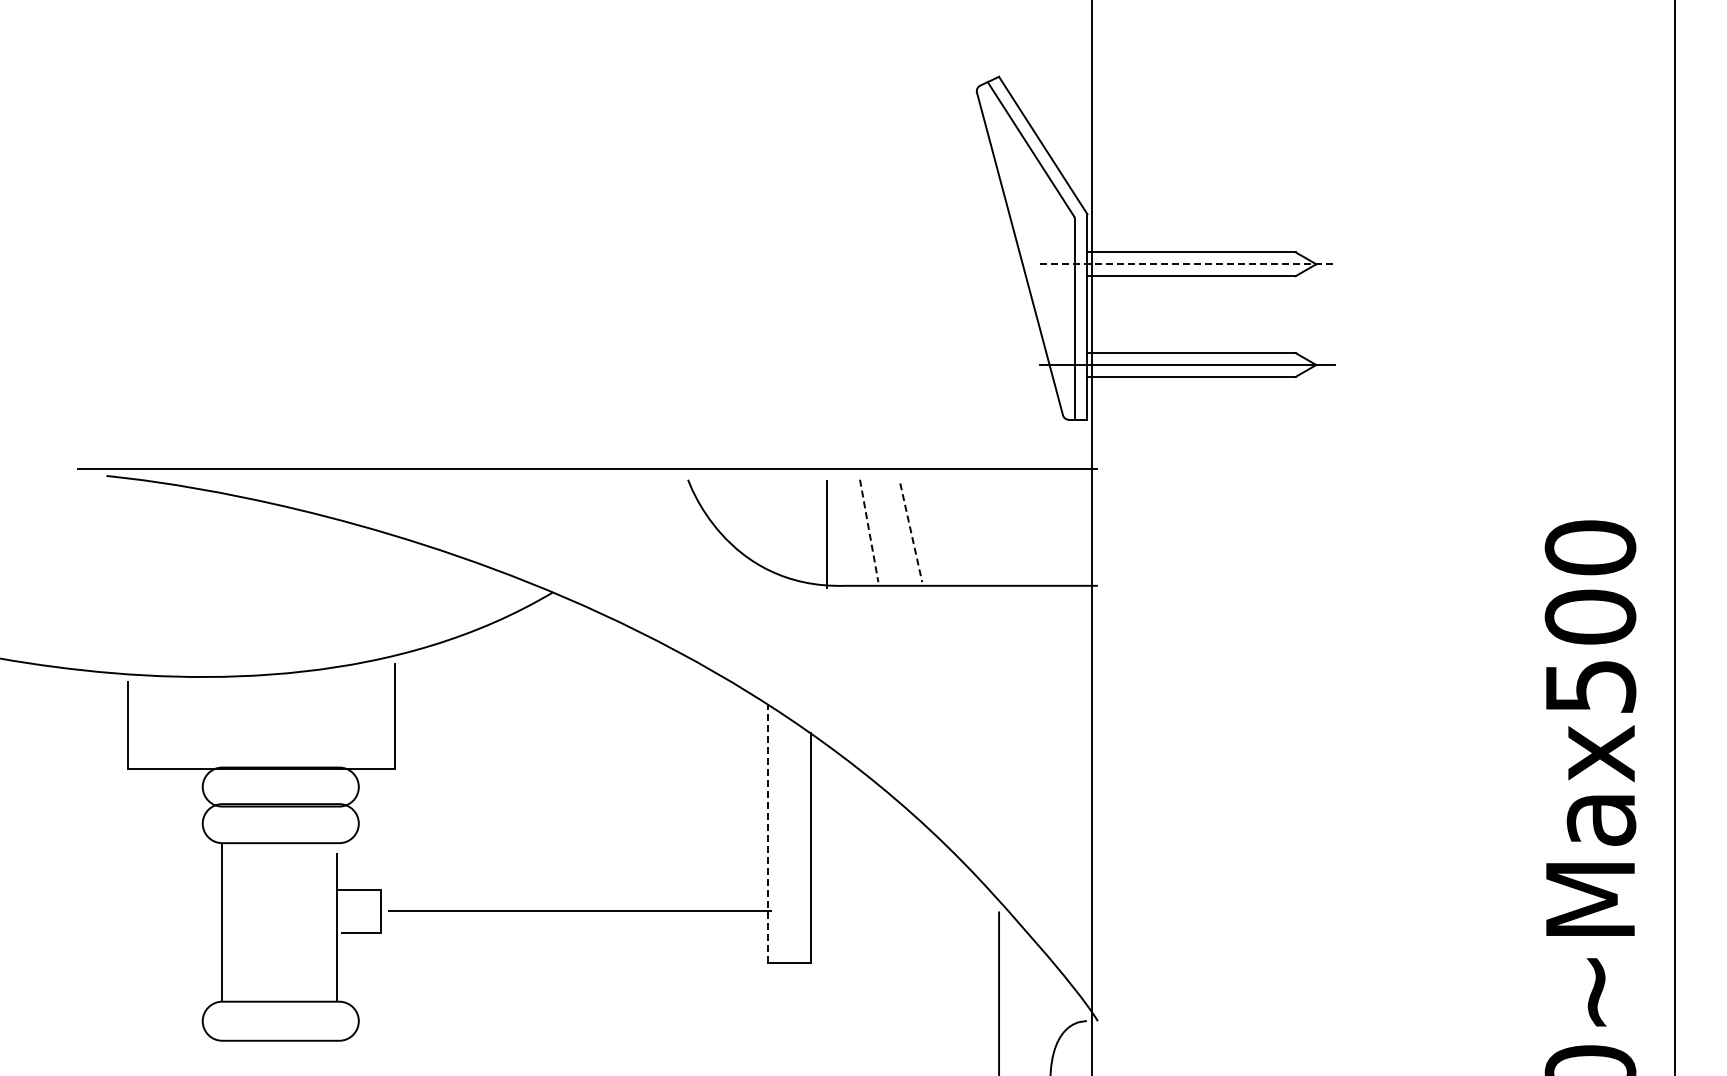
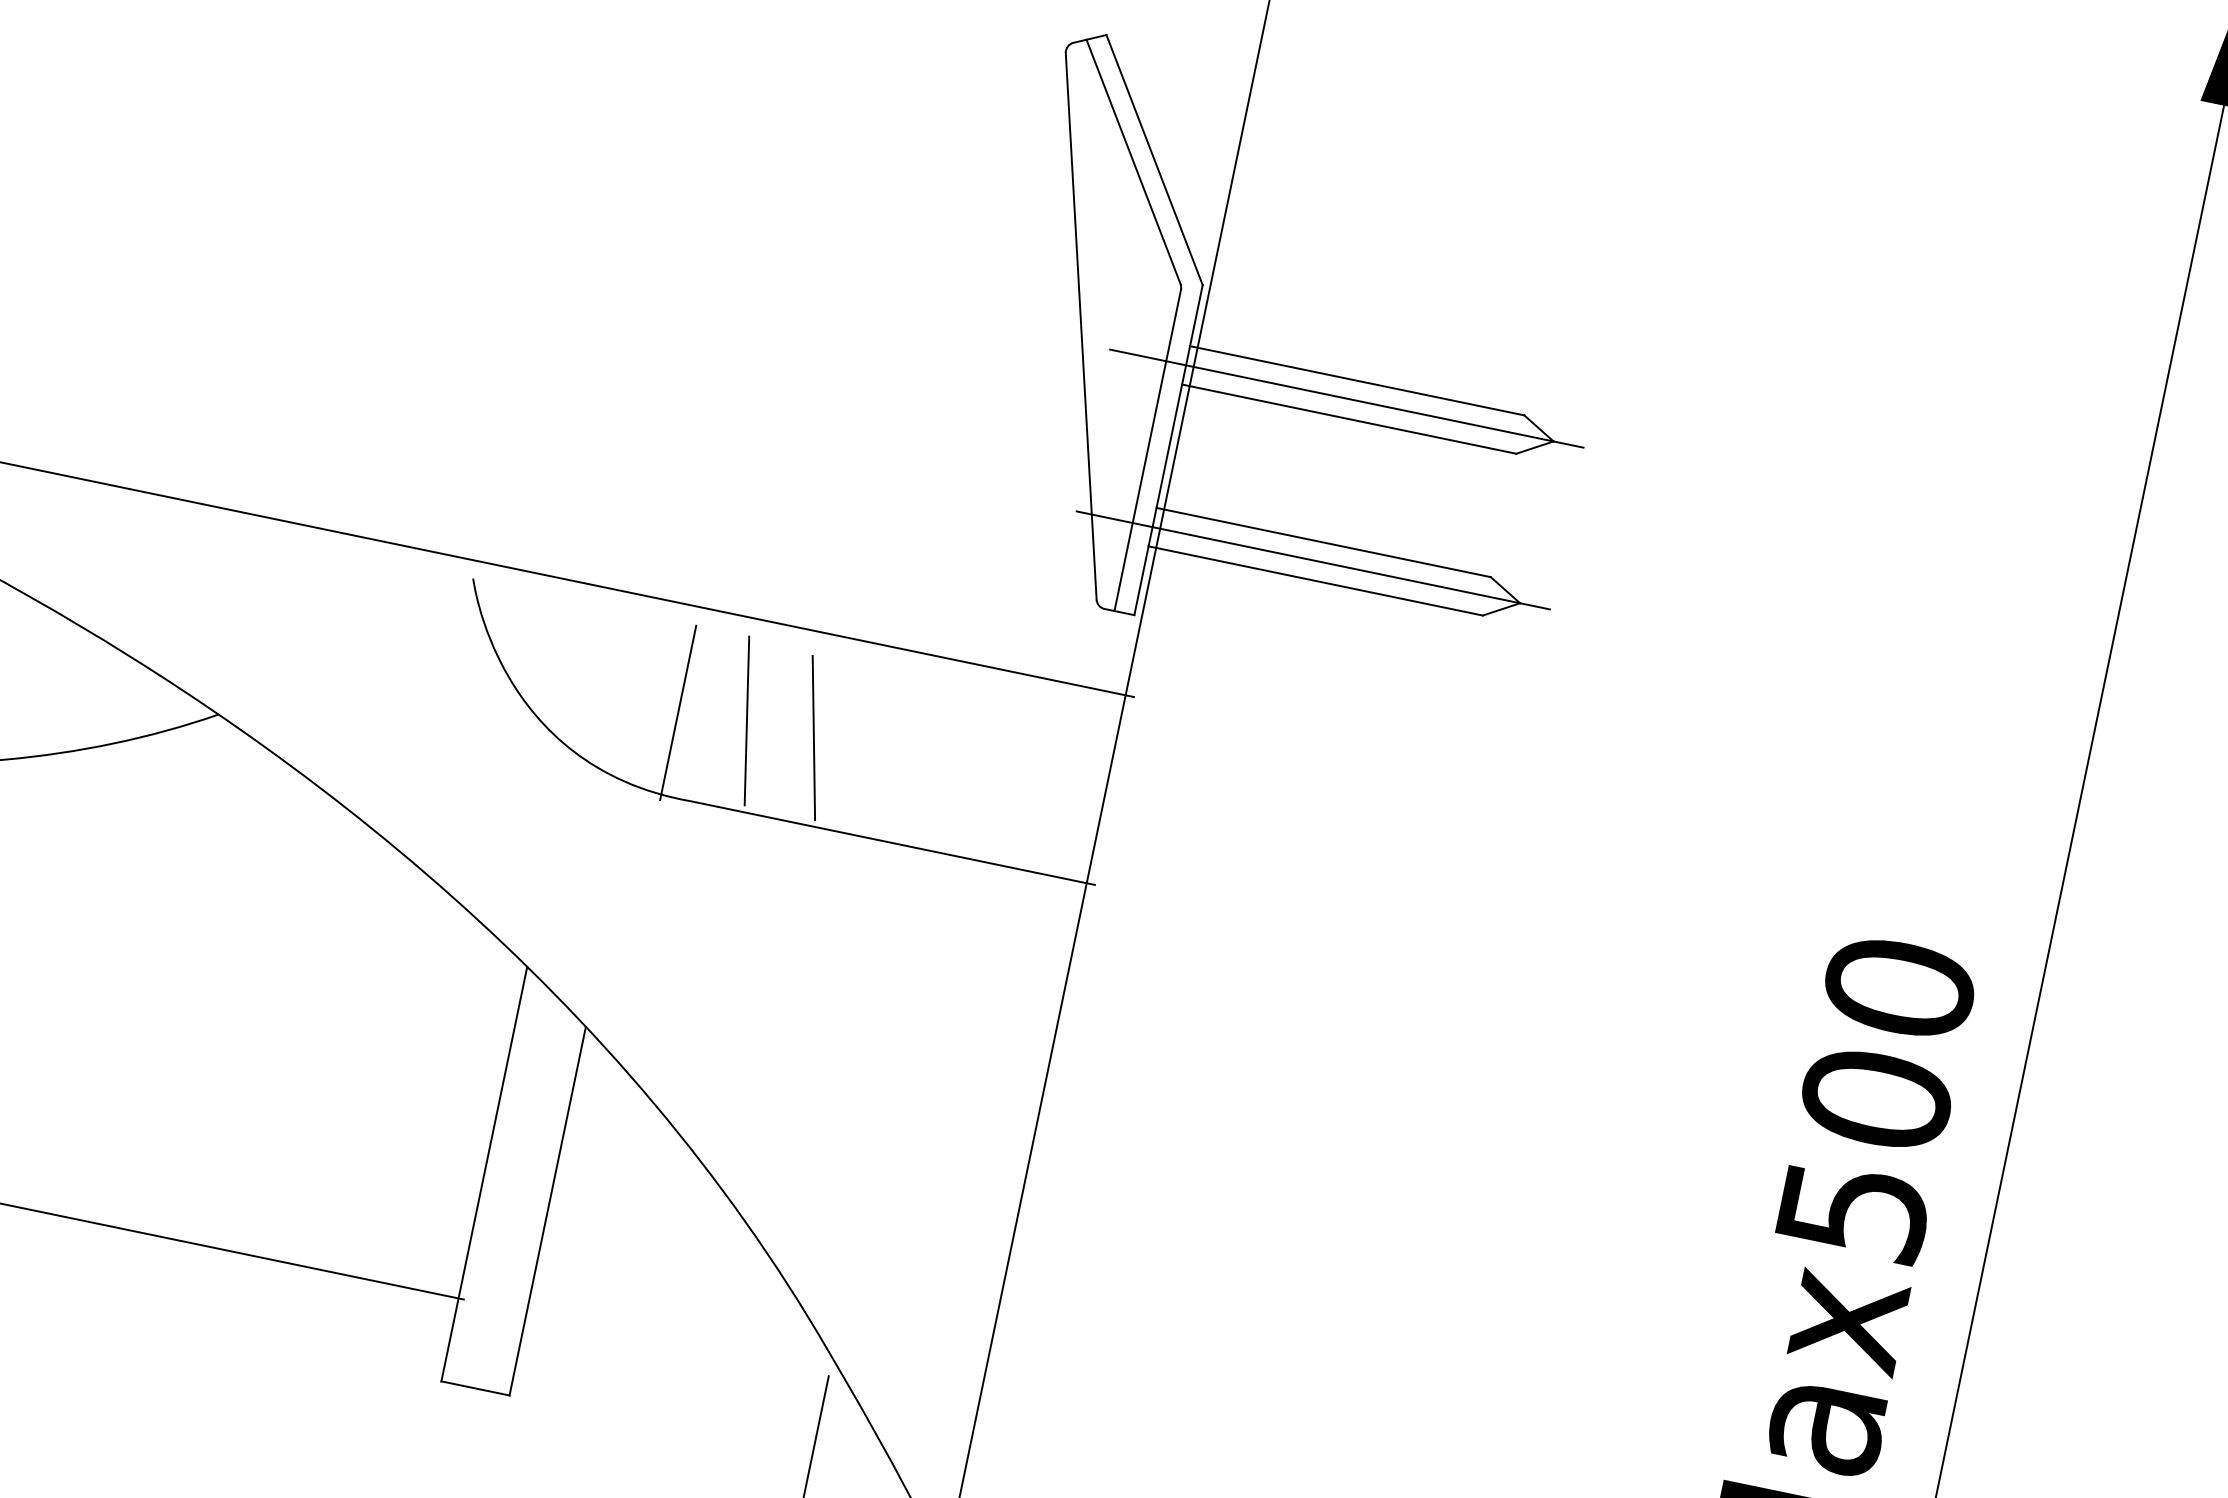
line: (1188, 264) -> (1348, 399), dashed -> solid
line: (869, 531) -> (747, 721), dashed -> solid
line: (911, 532) -> (814, 737), dashed -> solid
line: (768, 833) -> (484, 1173), dashed -> solid

